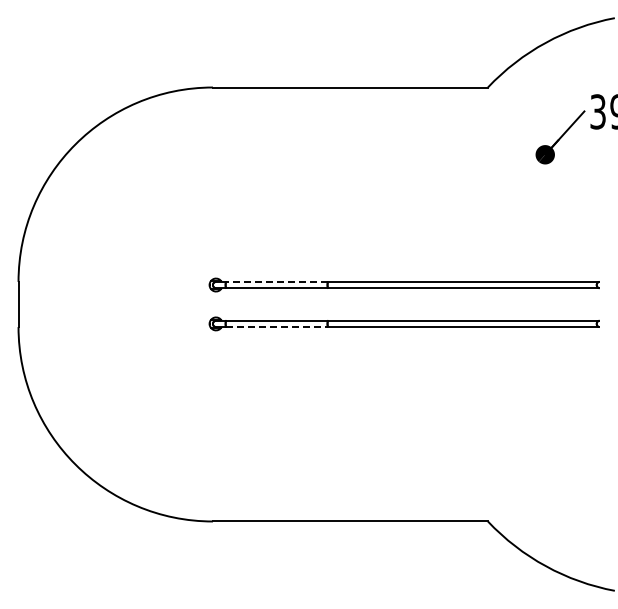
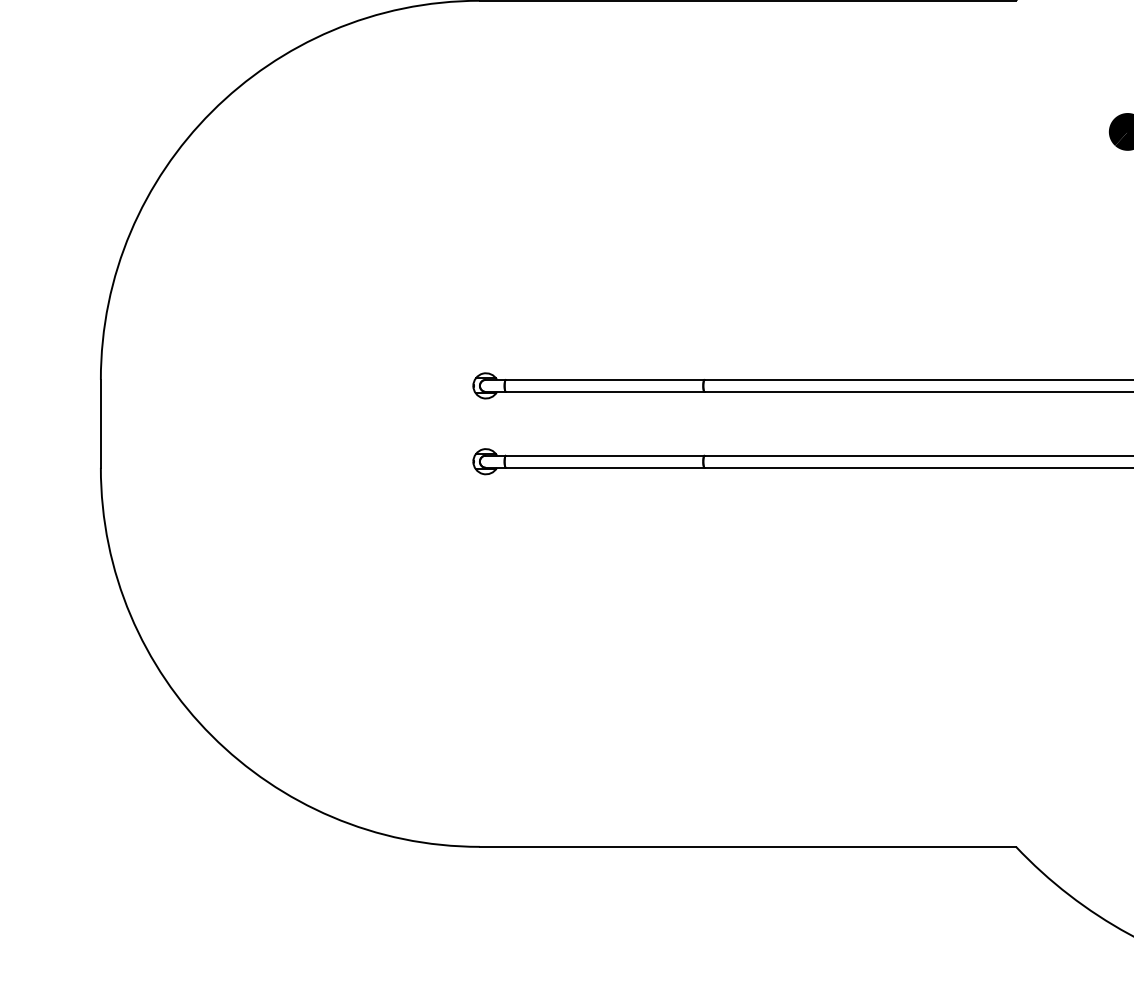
line: (277, 281) -> (605, 378), dashed -> solid
line: (277, 327) -> (605, 468), dashed -> solid

